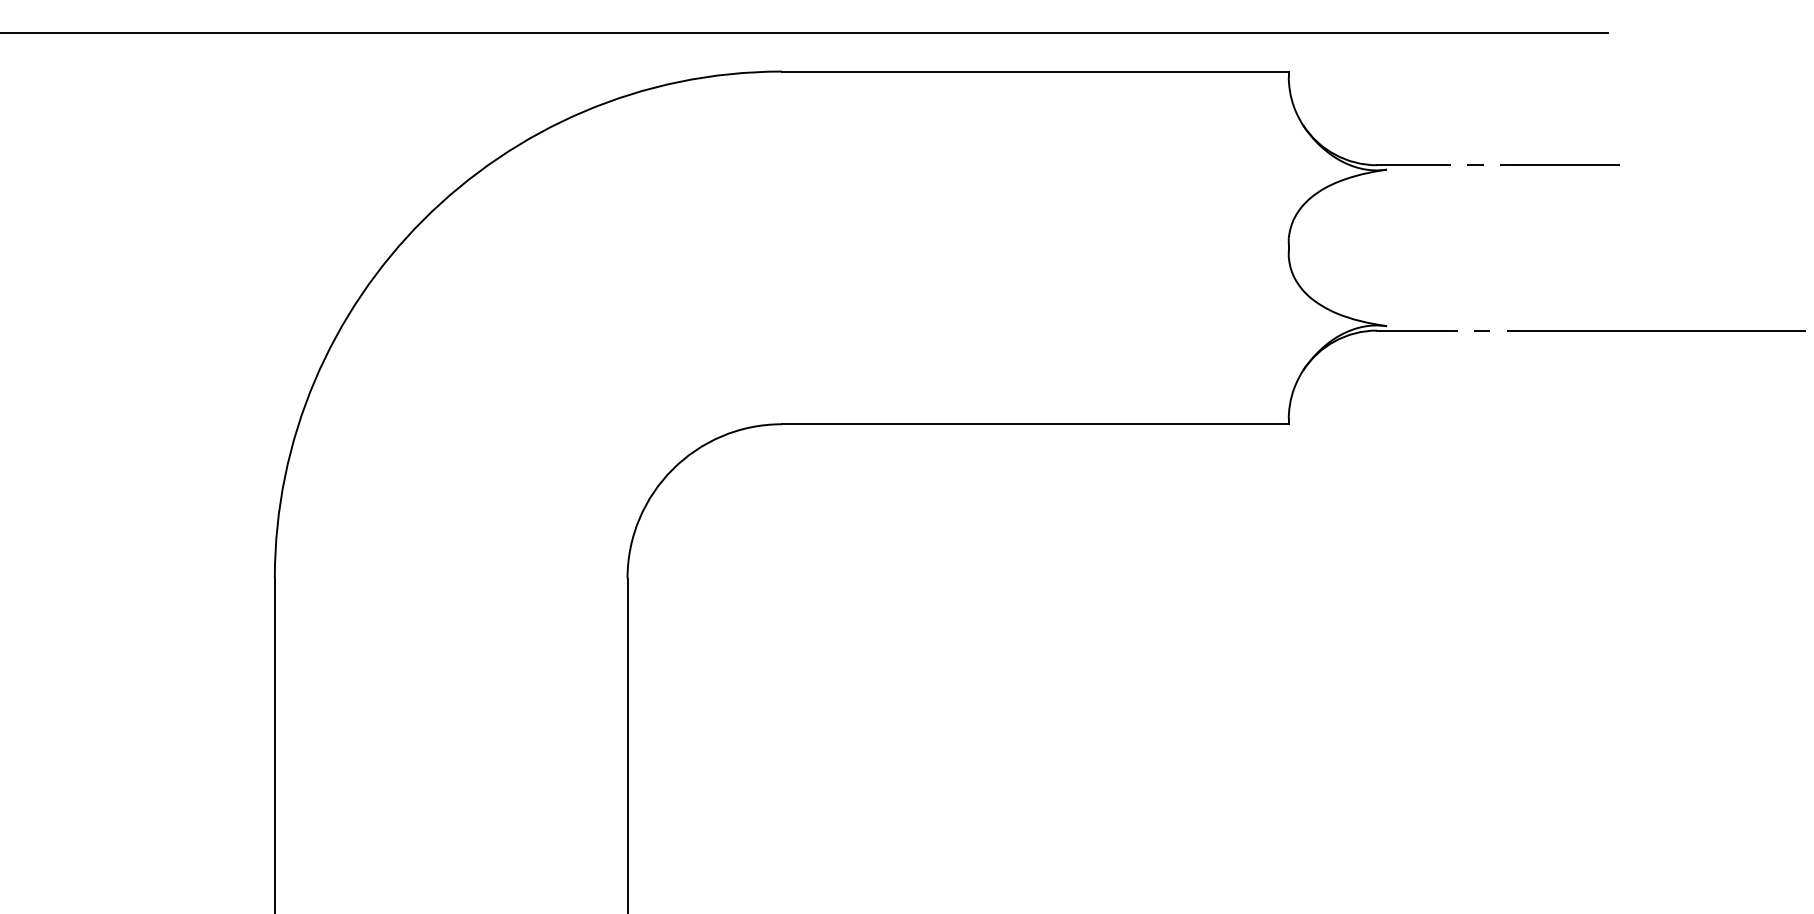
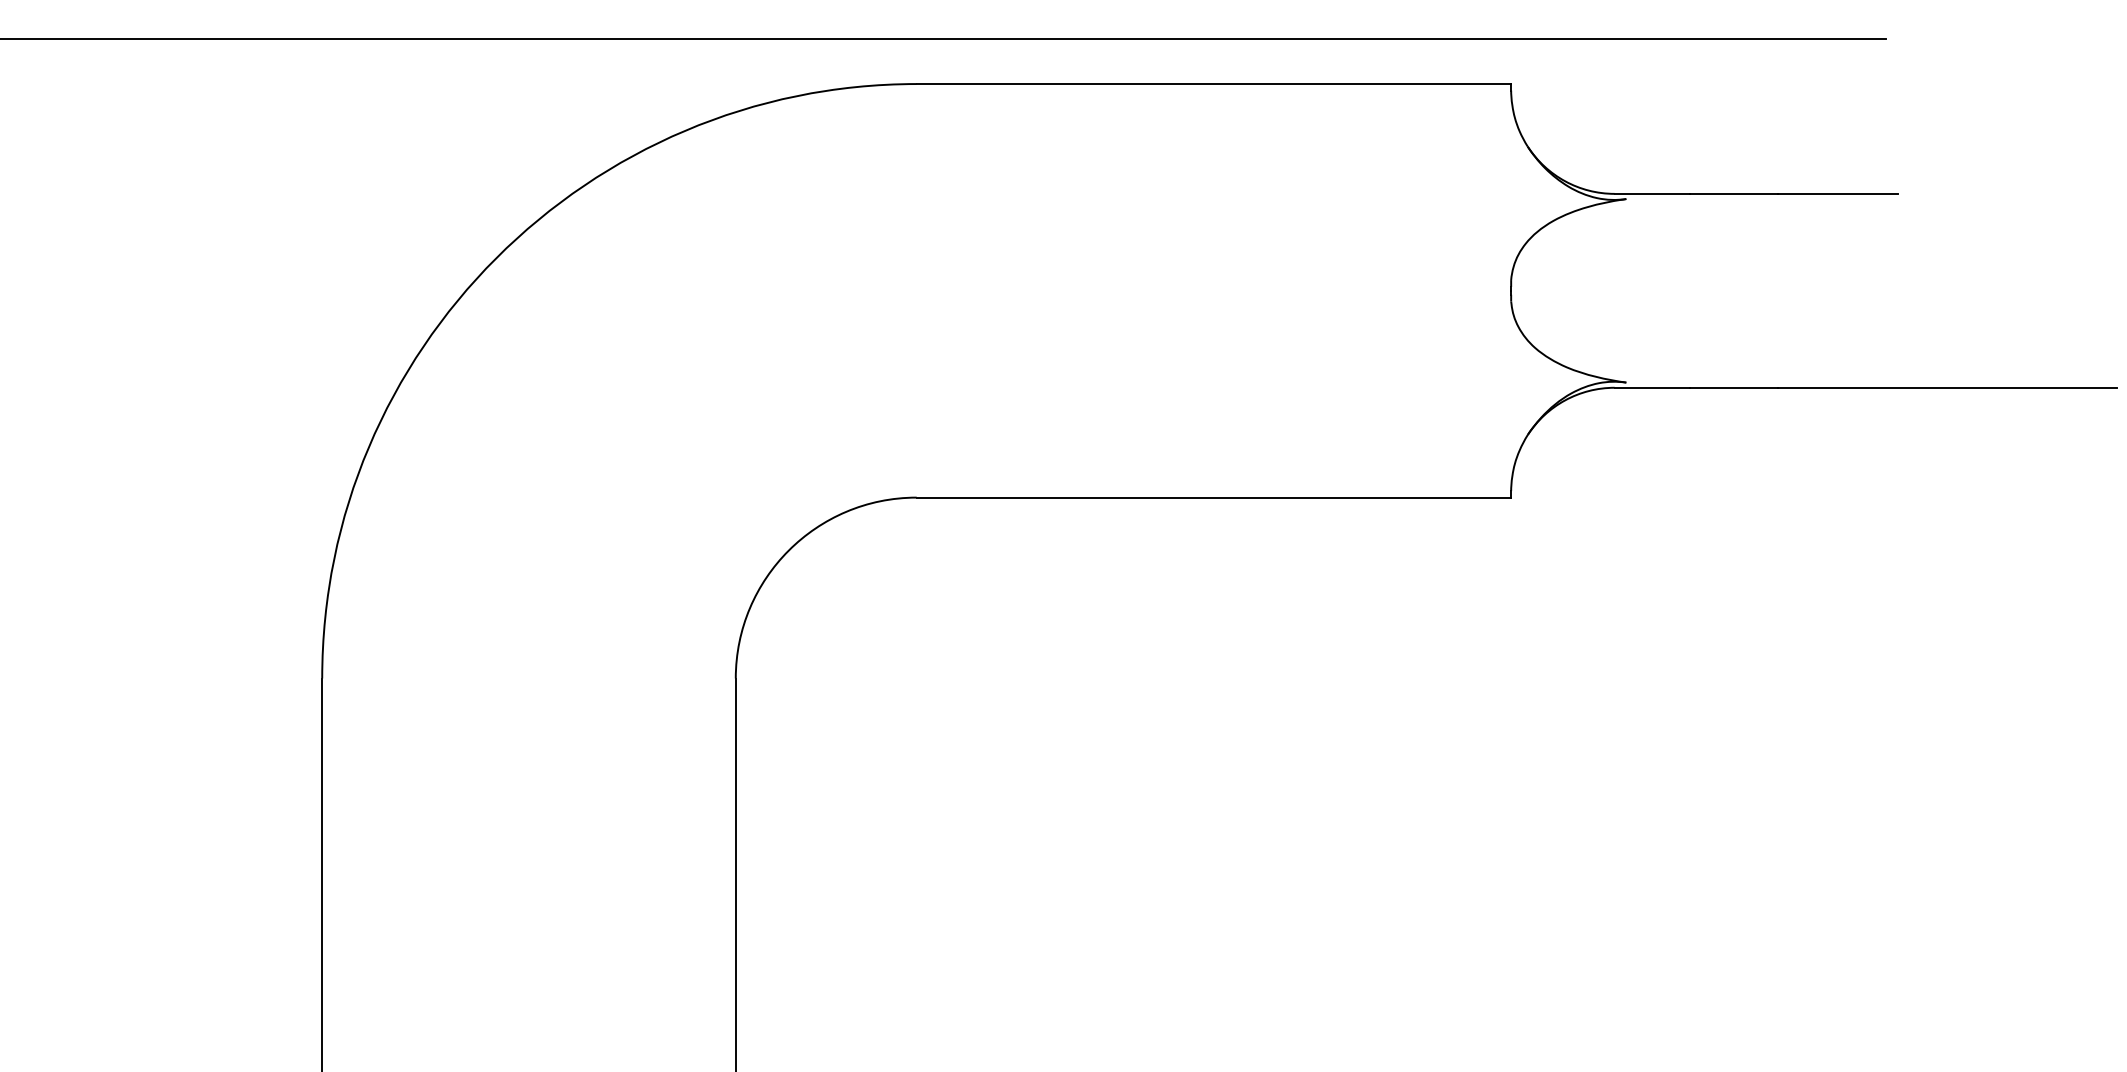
line: (1479, 164) -> (1734, 193), dashed -> solid
line: (1479, 330) -> (1734, 387), dashed -> solid

